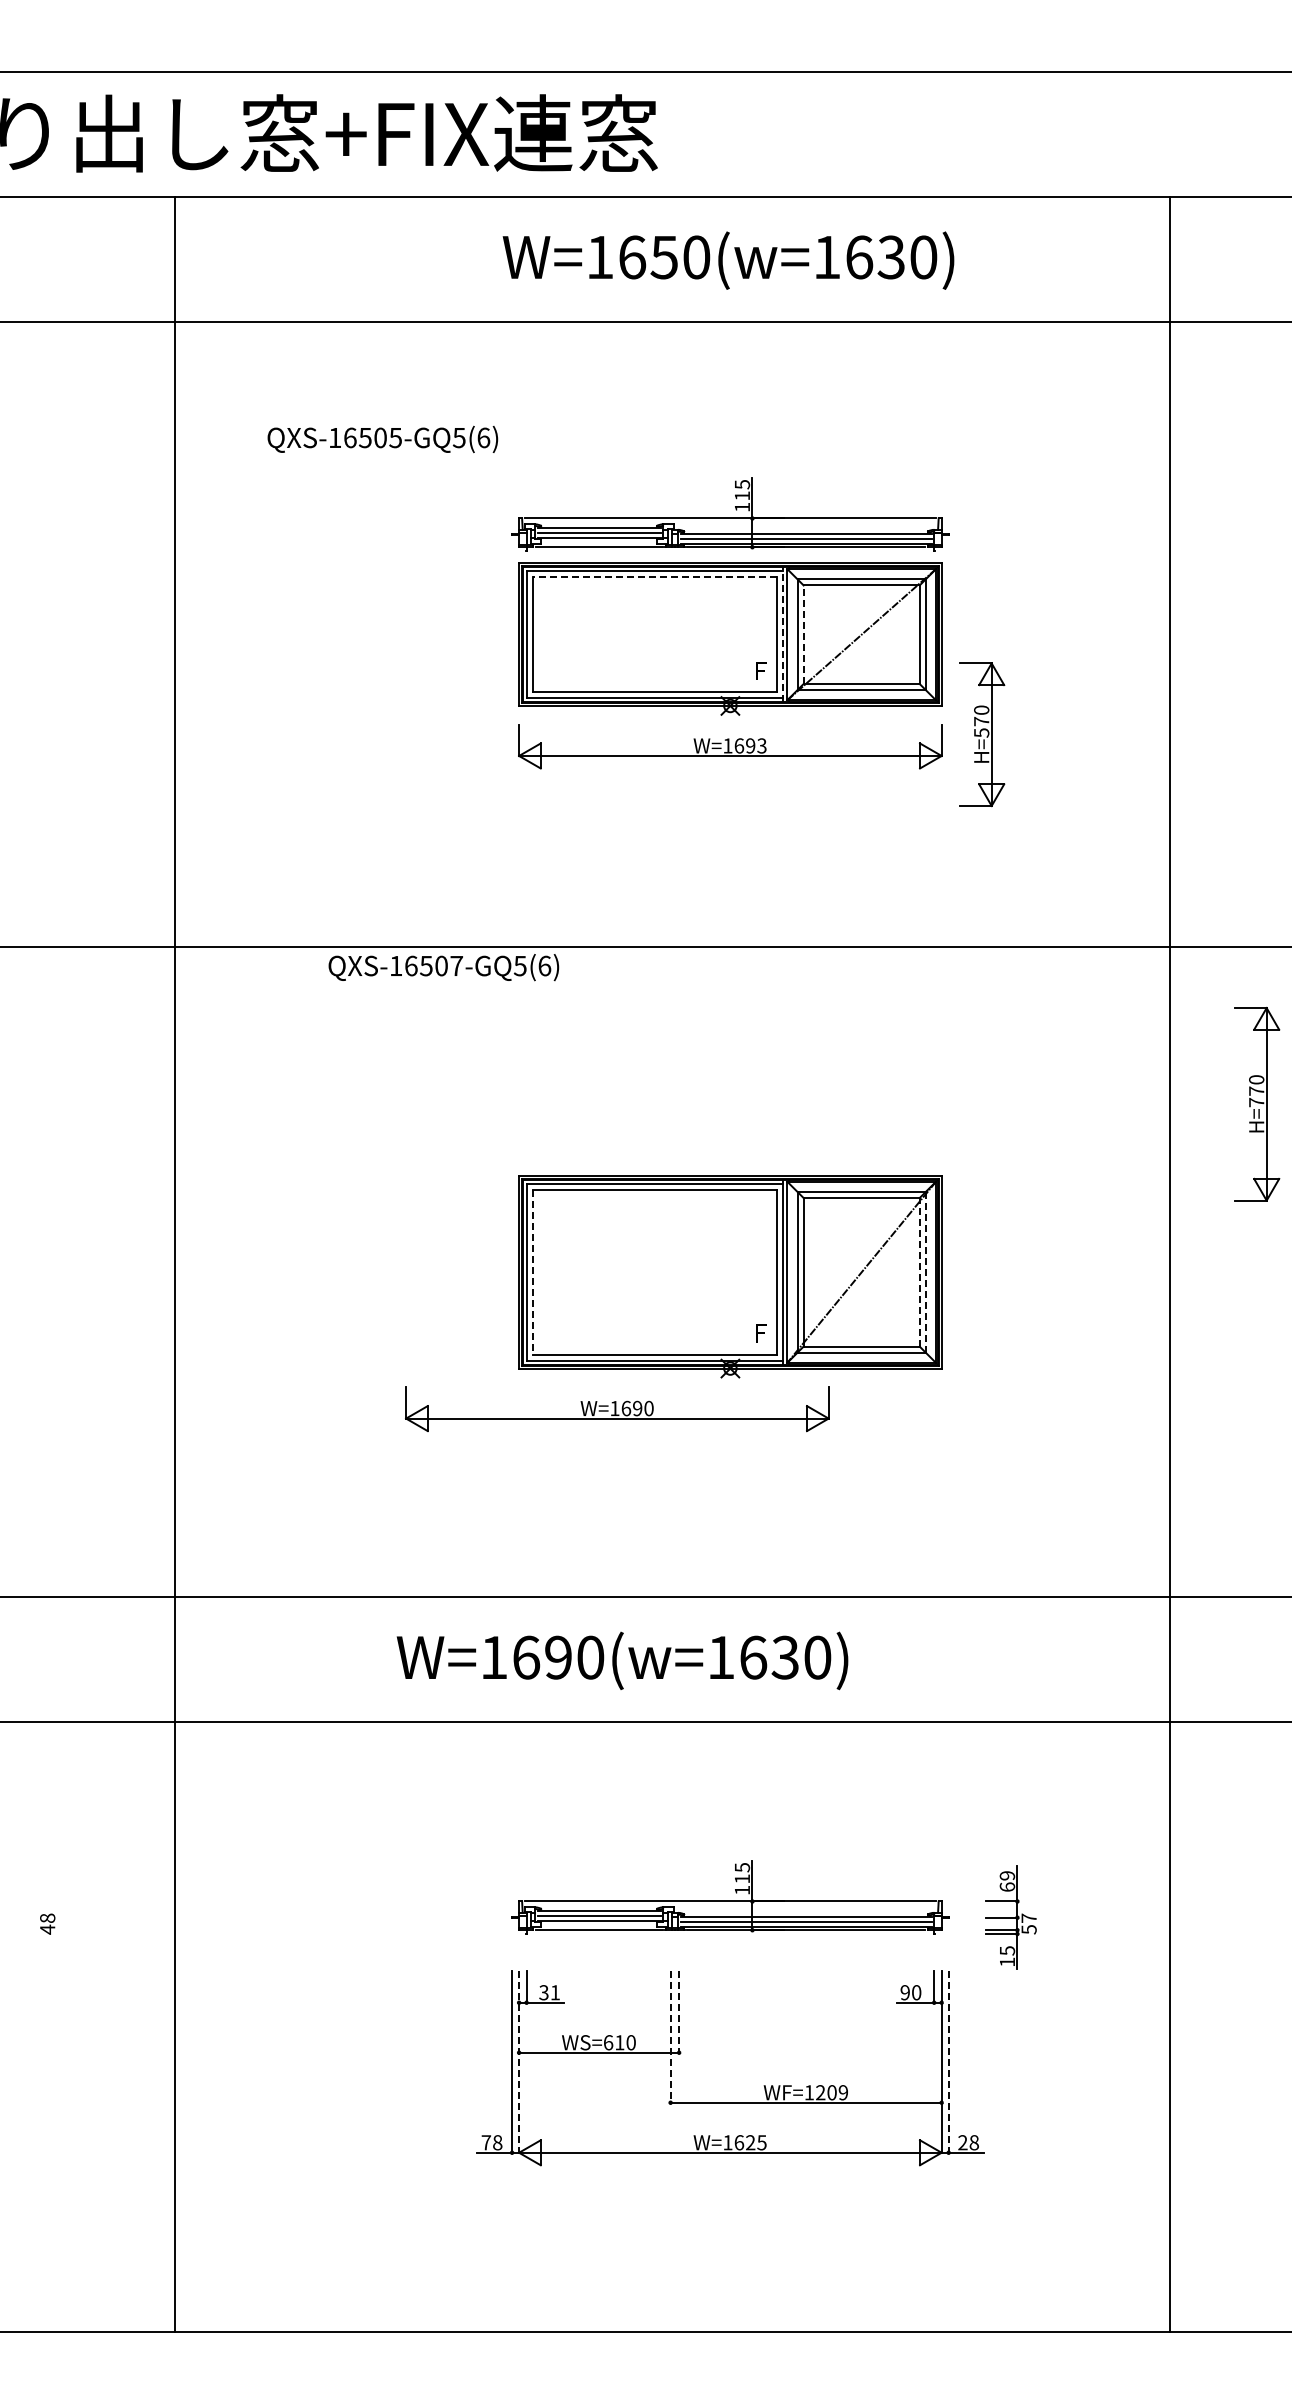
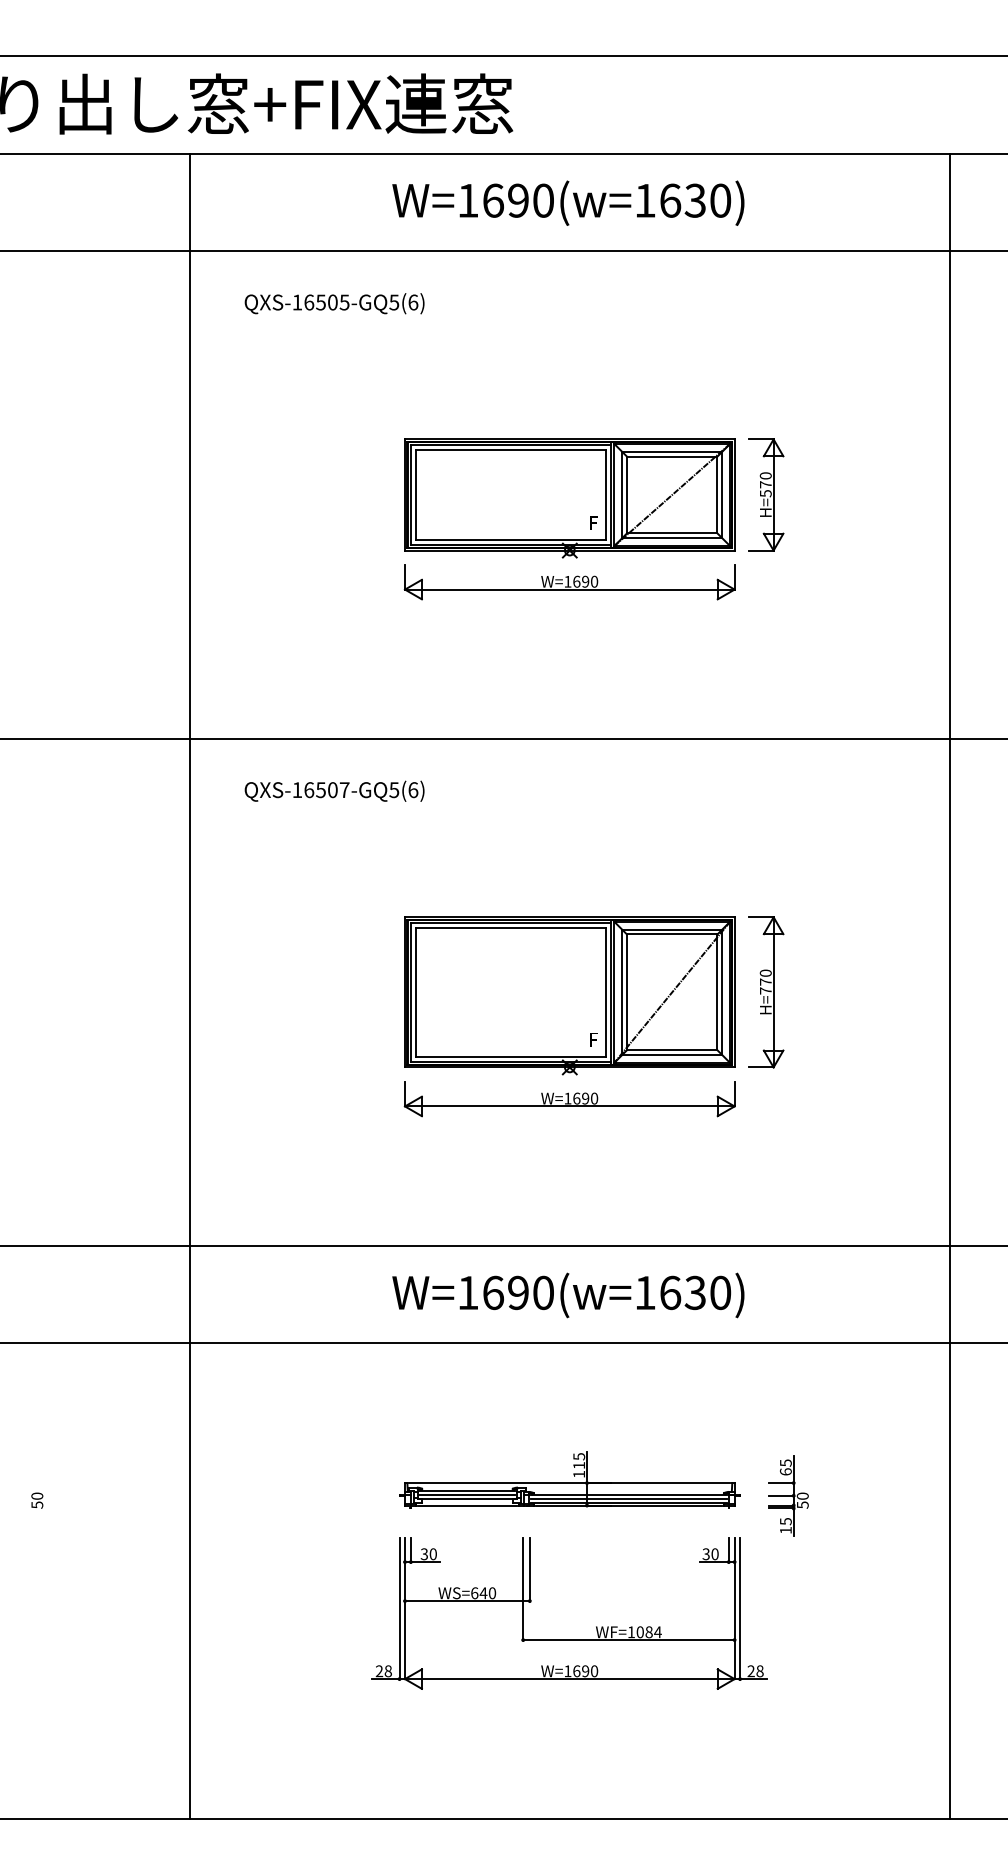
text: (663, 257) -> (517, 200), W=1650(w=1630) -> W=1690(w=1630)
text: (382, 439) -> (334, 303), moved
part: (730, 514) -> (569, 401), removed
line: (654, 576) -> (510, 449), dashed -> solid
line: (782, 634) -> (610, 494), dashed -> solid
line: (803, 634) -> (626, 494), dashed -> solid
part: (982, 734) -> (766, 494), moved
text: (761, 745) -> (594, 581), W=1693 -> W=1690
text: (443, 967) -> (334, 791), moved
part: (1257, 1103) -> (766, 991), moved
line: (174, 1264) -> (189, 986), moved
line: (1169, 1264) -> (949, 986), moved
line: (919, 1271) -> (717, 991), dashed -> solid
line: (925, 1271) -> (722, 991), dashed -> solid
line: (532, 1272) -> (415, 992), dashed -> solid
part: (617, 1409) -> (569, 1099), moved
text: (622, 1660) -> (568, 1295), moved
text: (1006, 1875) -> (785, 1462), 69 -> 65
text: (1028, 1917) -> (802, 1495), 57 -> 50
text: (47, 1923) -> (37, 1500), 48 -> 50
text: (555, 1992) -> (433, 1554), 31 -> 30
text: (904, 1992) -> (705, 1554), 90 -> 30
line: (679, 2012) -> (530, 1569), dashed -> solid
line: (670, 2037) -> (523, 1589), dashed -> solid
text: (619, 2042) -> (483, 1593), WS=610 -> WS=640
line: (519, 2062) -> (405, 1608), dashed -> solid
line: (948, 2062) -> (739, 1608), dashed -> solid
text: (832, 2092) -> (649, 1632), WF=1209 -> WF=1084
text: (486, 2142) -> (379, 1671), 78 -> 28
text: (756, 2142) -> (590, 1671), W=1625 -> W=1690

